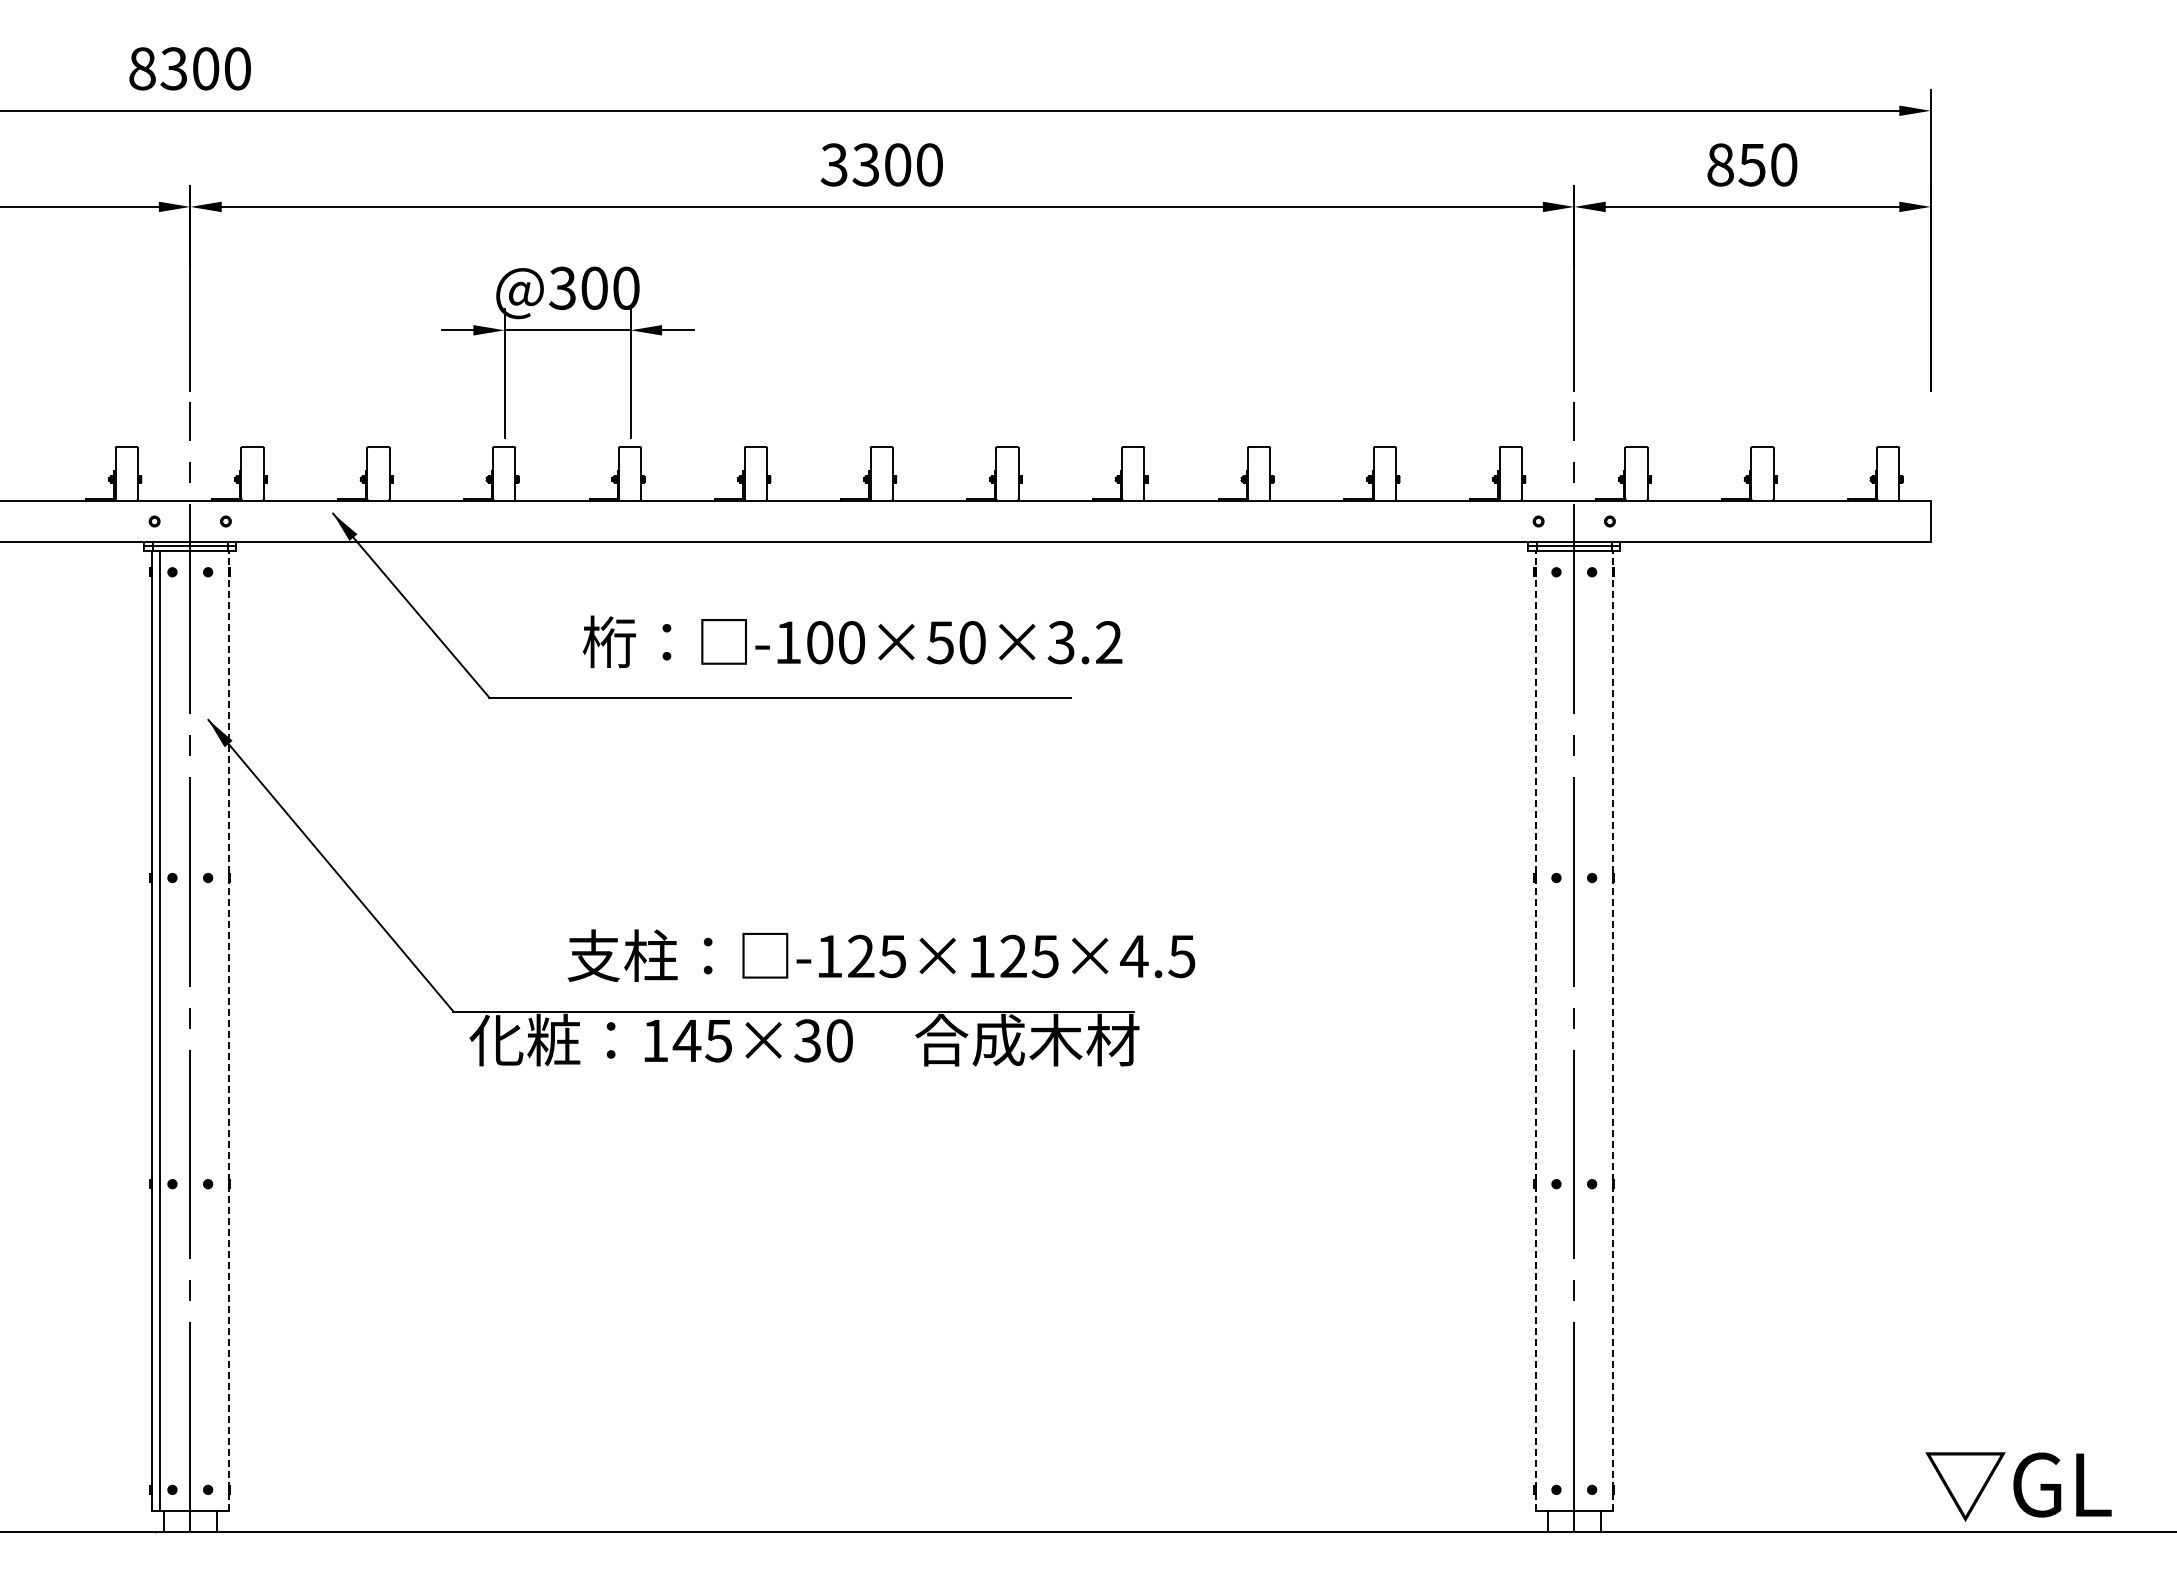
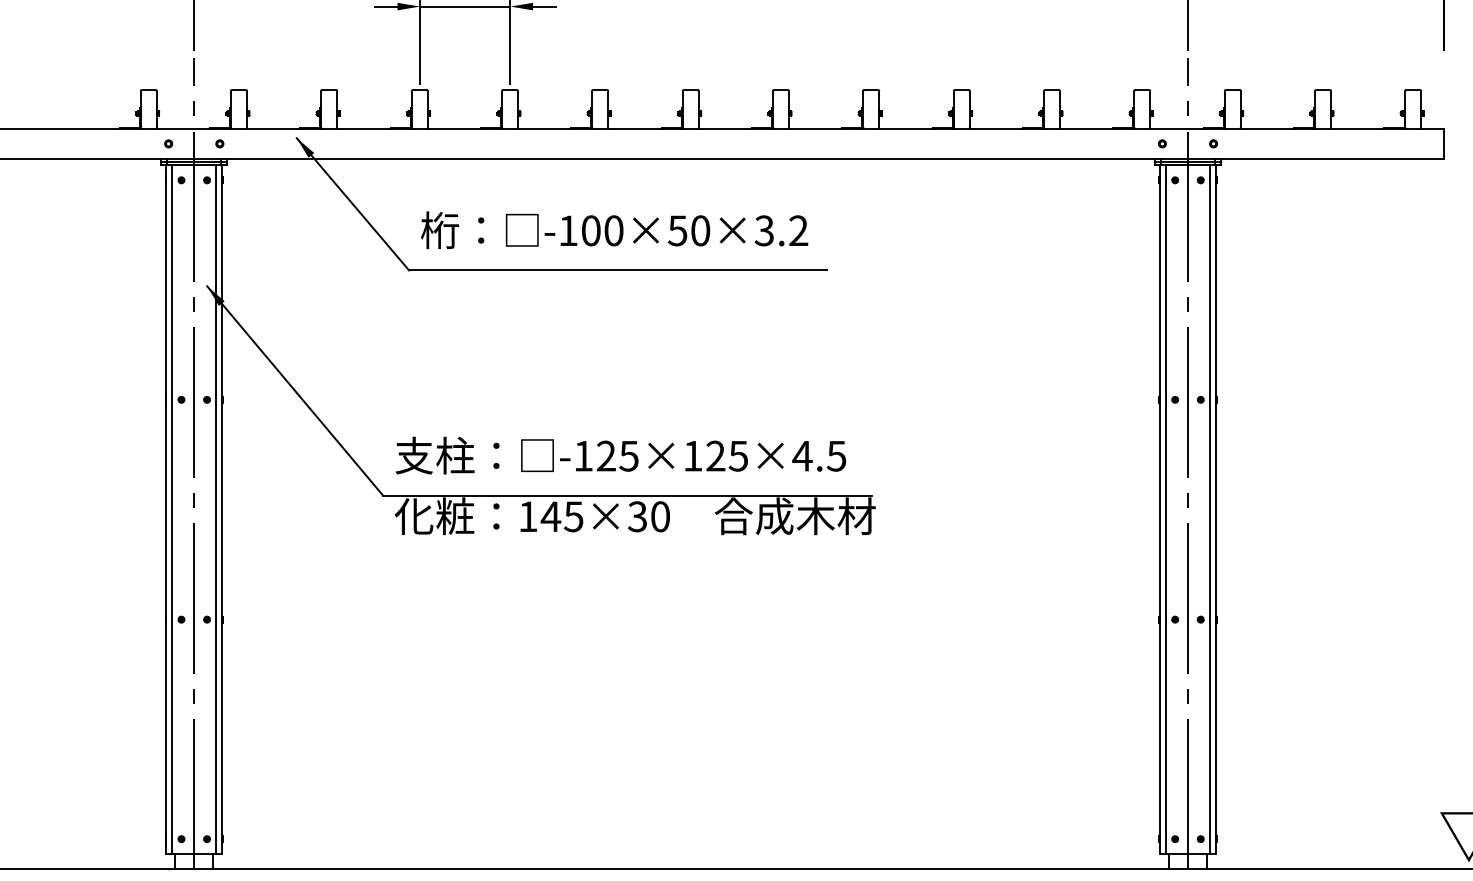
text: (852, 641) -> (614, 230), moved
text: (881, 955) -> (620, 455), moved
line: (220, 1030) -> (215, 509), added
line: (1543, 1030) -> (1165, 509), added
line: (1604, 1030) -> (1209, 509), added
line: (229, 1031) -> (222, 510), dashed -> solid
line: (1535, 1031) -> (1160, 510), dashed -> solid
line: (1613, 1031) -> (1216, 510), dashed -> solid

